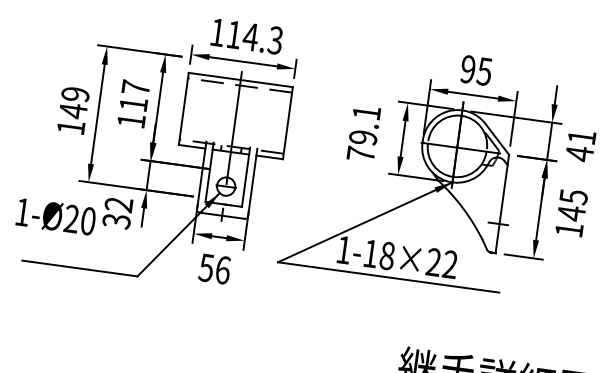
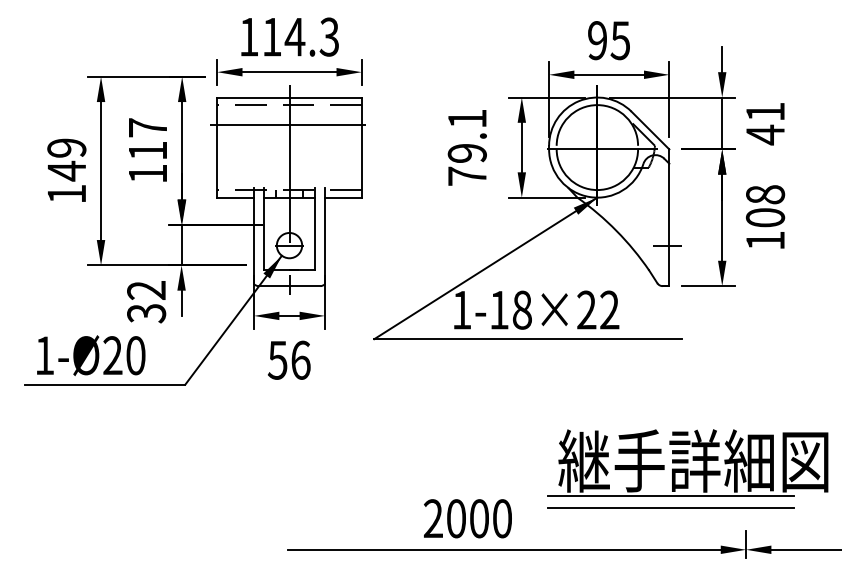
line: (237, 100) -> (288, 125), added
text: (572, 205) -> (765, 206), 145 -> 108
text: (56, 216) -> (91, 355), moved

